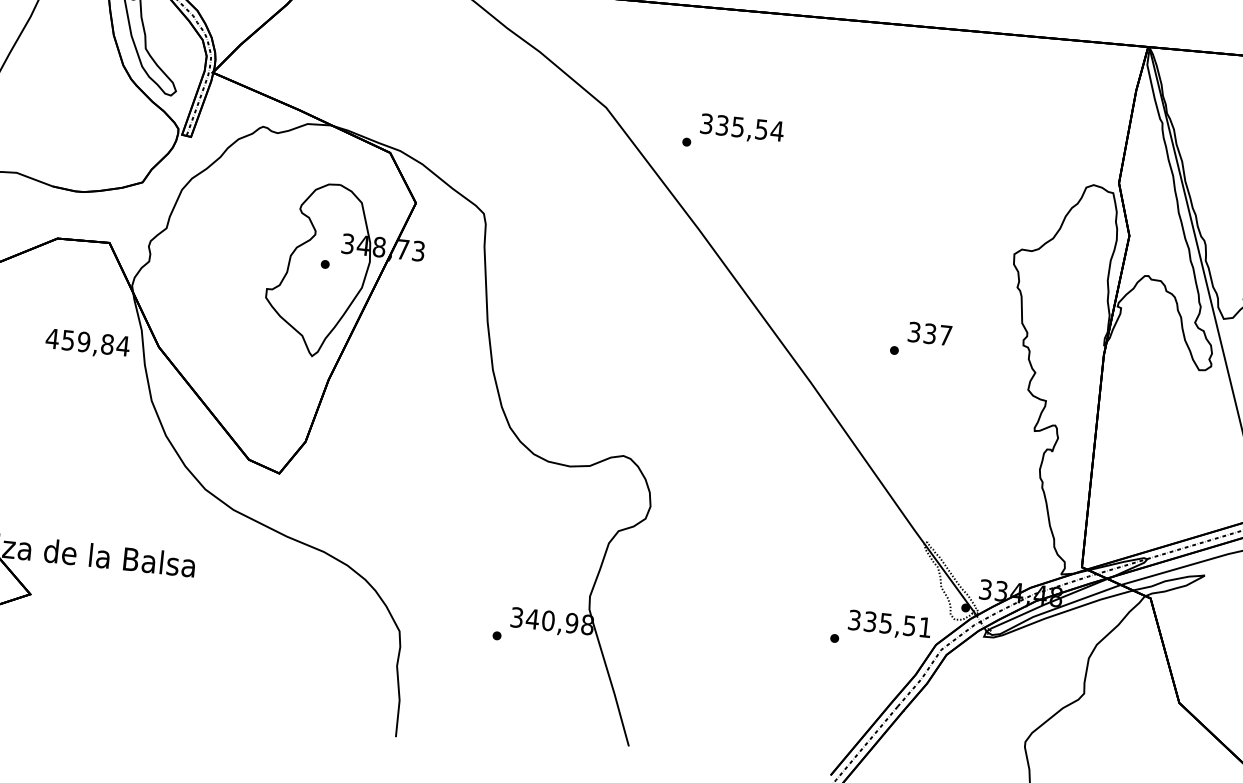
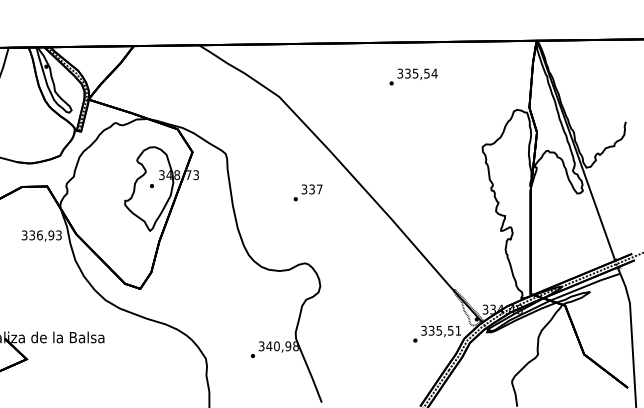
text: (733, 132) -> (413, 76), moved
text: (919, 339) -> (307, 192), moved
text: (87, 342) -> (41, 235), 459,84 -> 336,93

